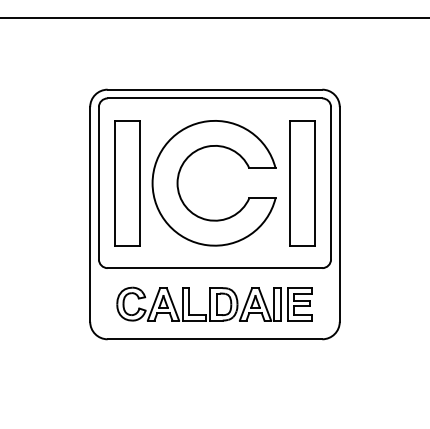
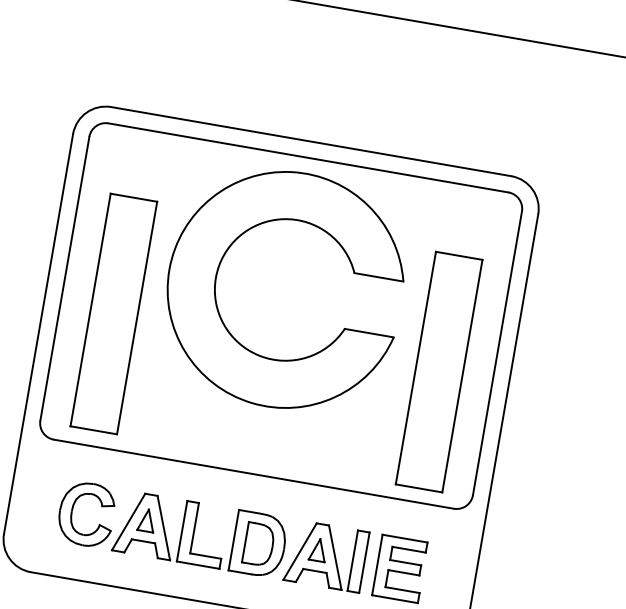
part: (127, 183) -> (113, 314), moved
part: (302, 183) -> (439, 372), moved
part: (179, 189) -> (217, 290), moved

